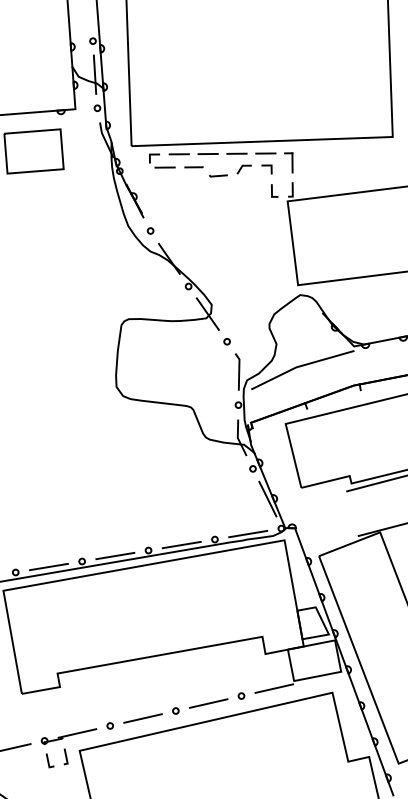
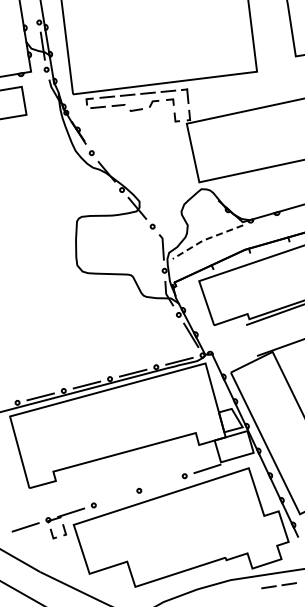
line: (299, 366) -> (205, 239), solid -> dashed
line: (209, 703) -> (162, 483), removed
line: (143, 717) -> (116, 497), removed

